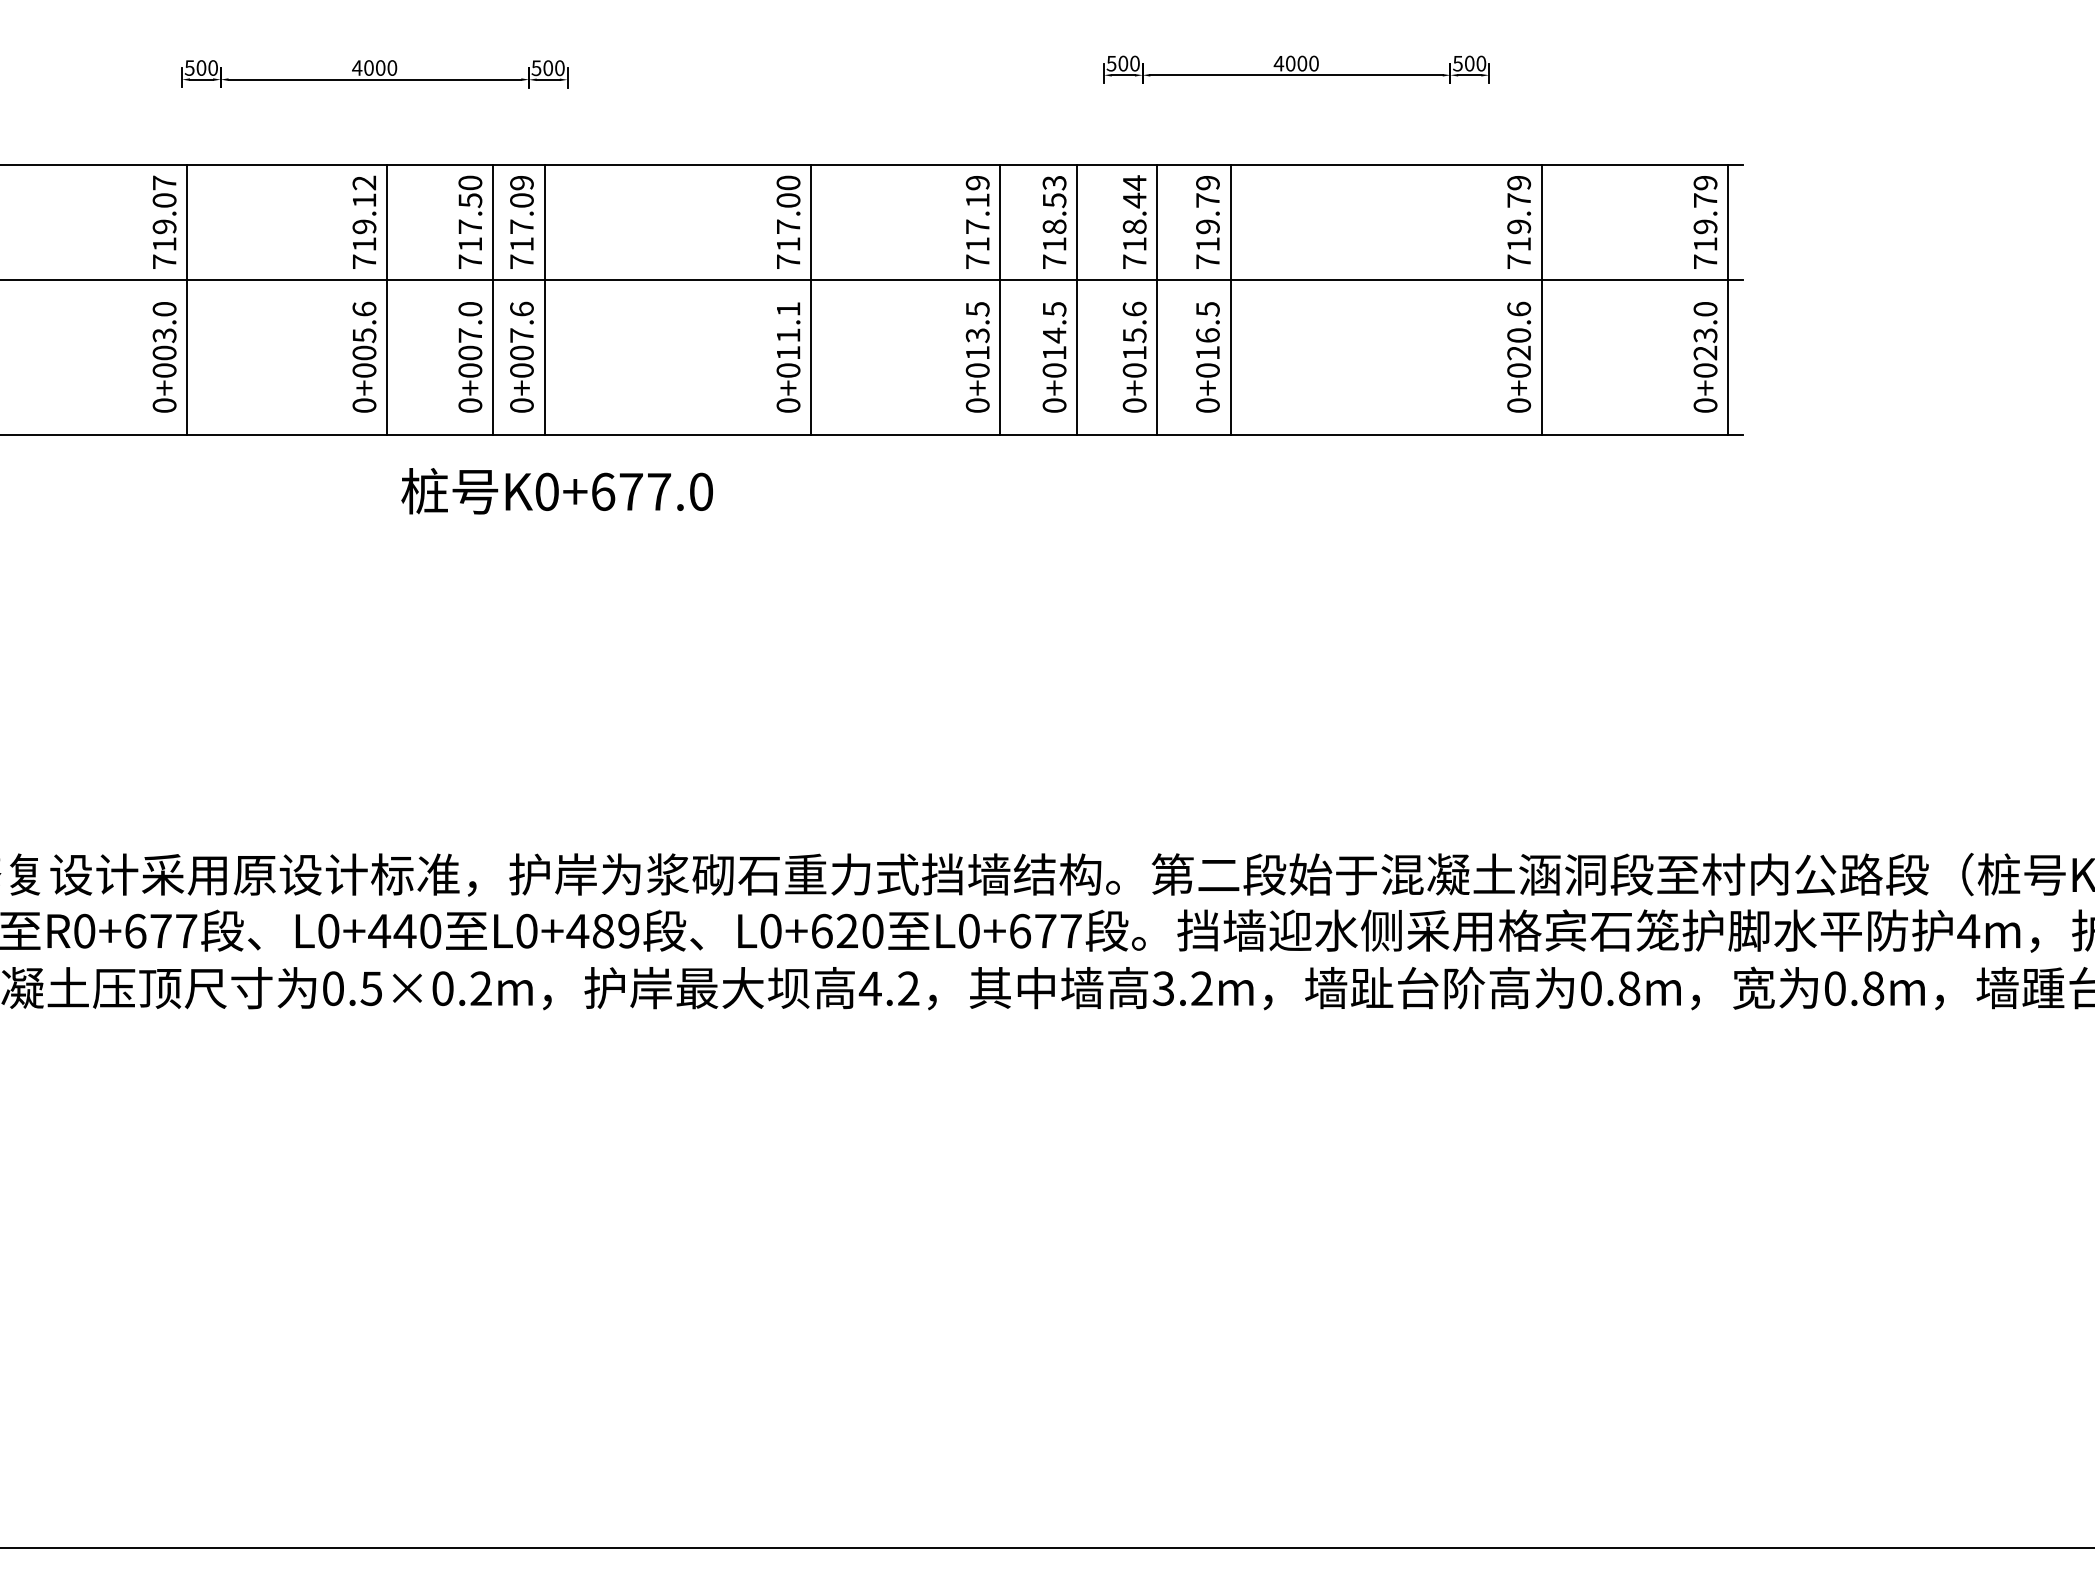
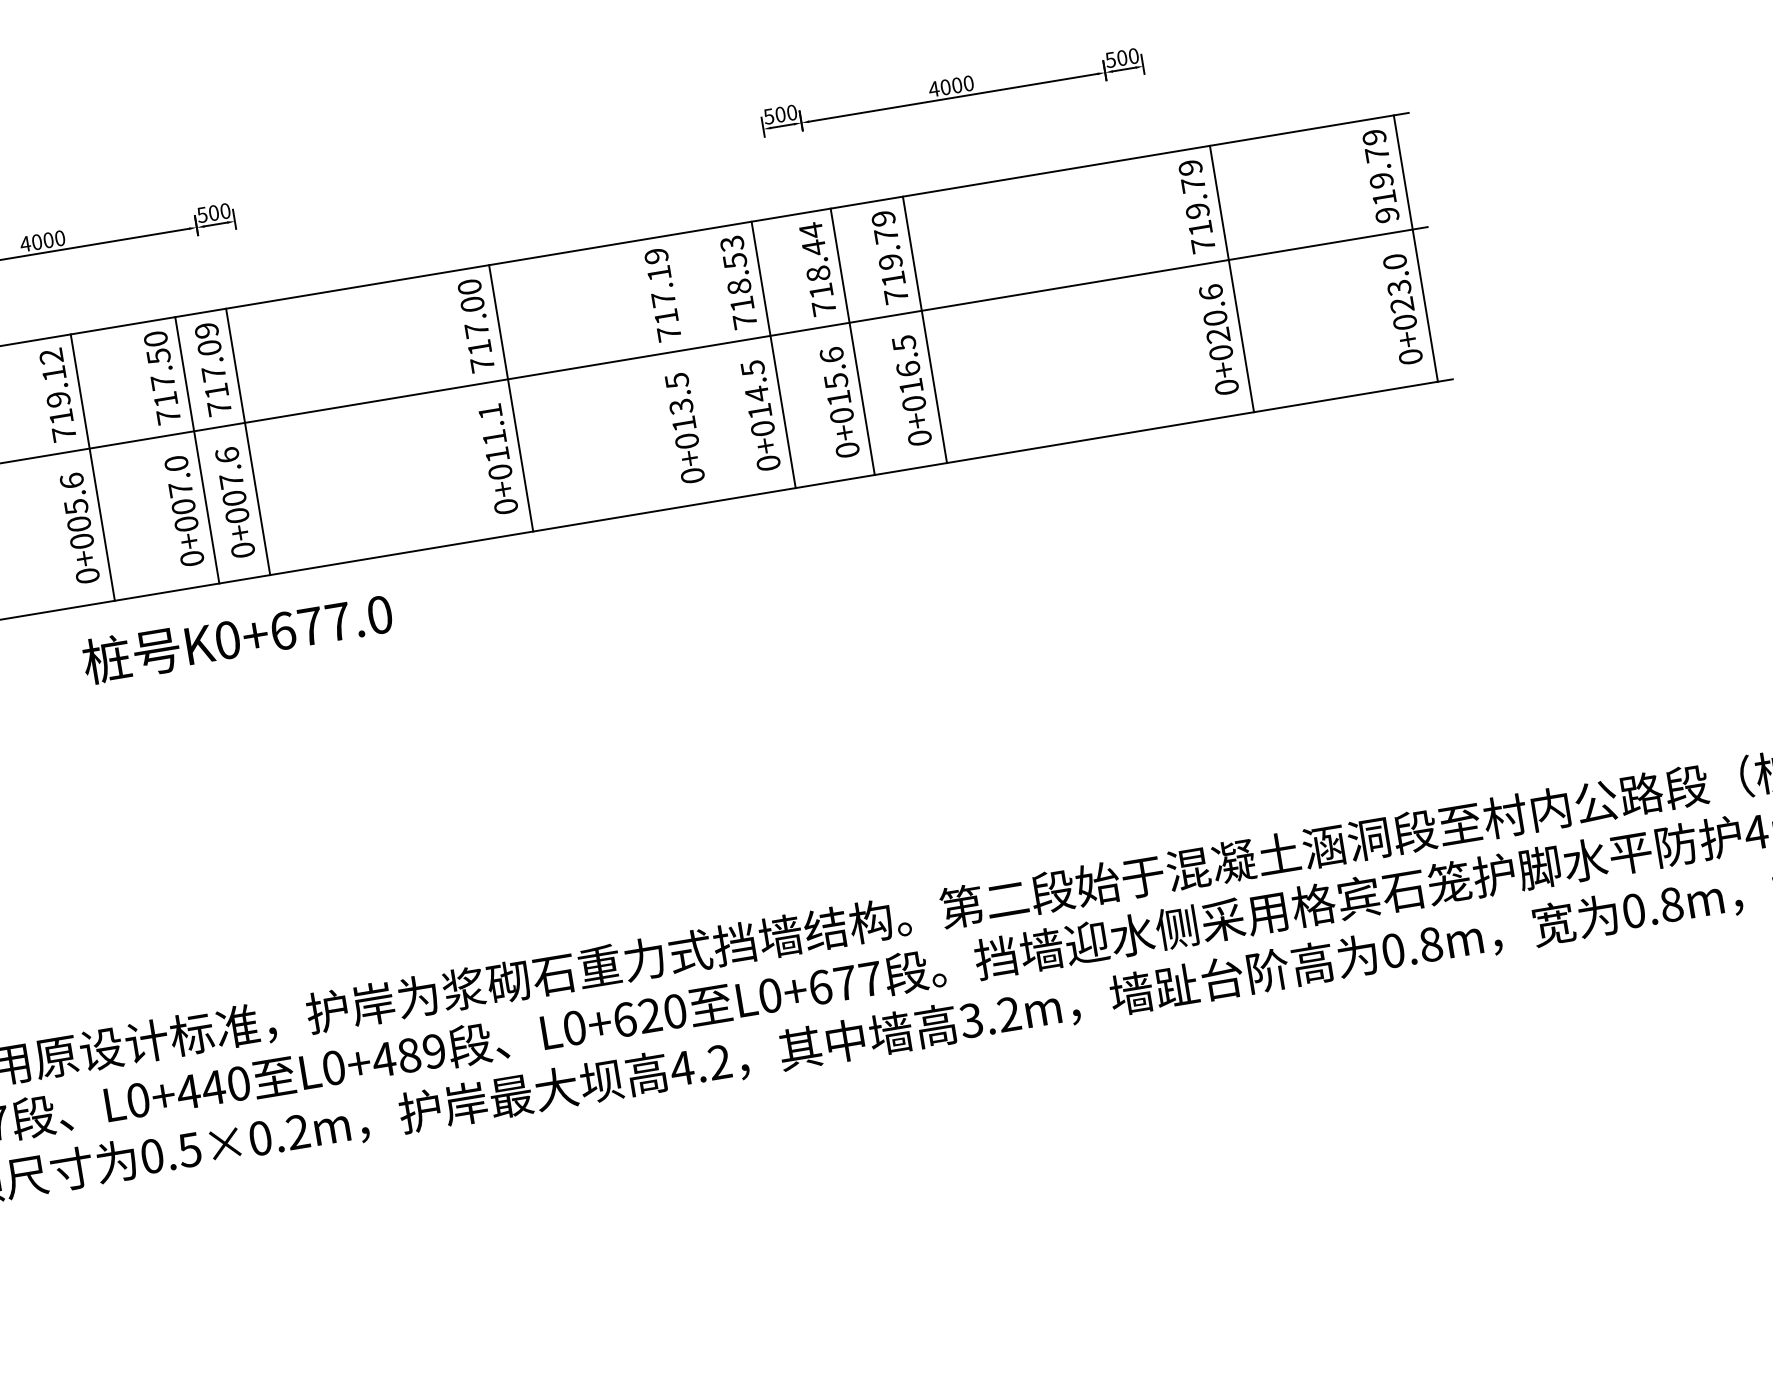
text: (1705, 261) -> (1387, 214), 719.79 -> 919.79
line: (1000, 299) -> (697, 367), removed
text: (556, 491) -> (236, 638), moved

